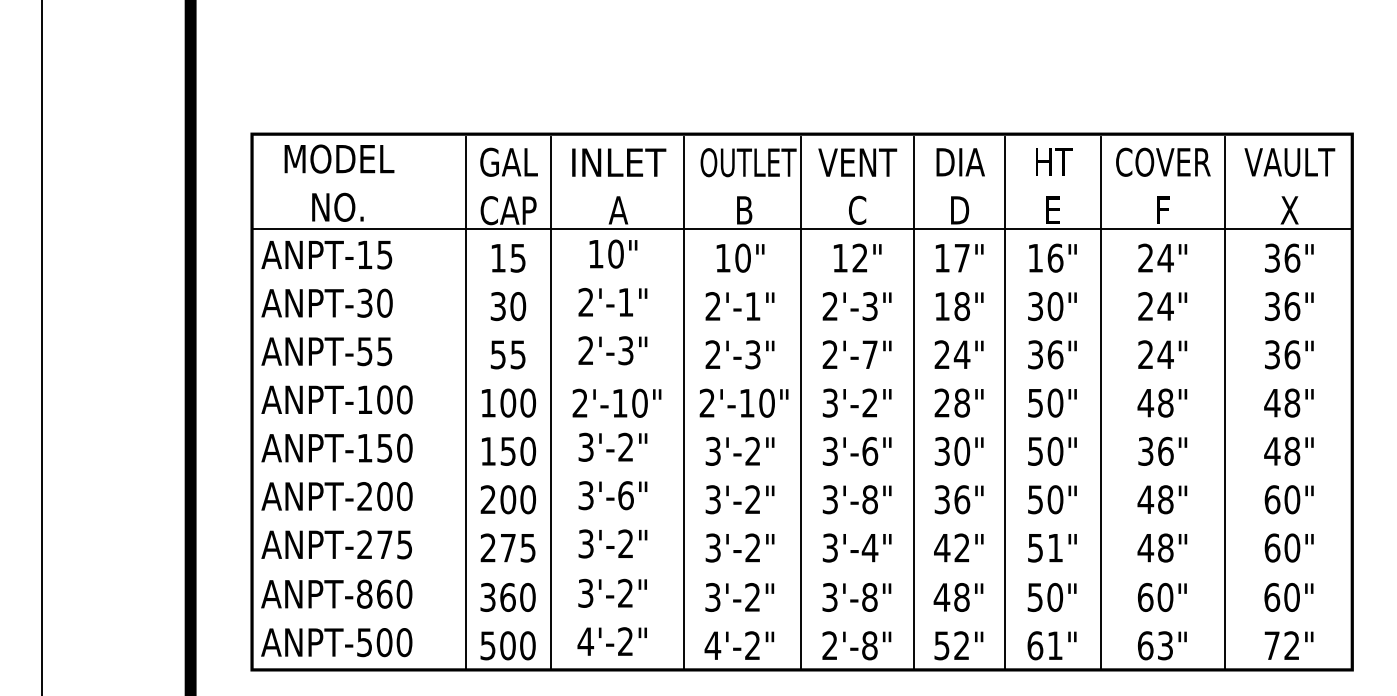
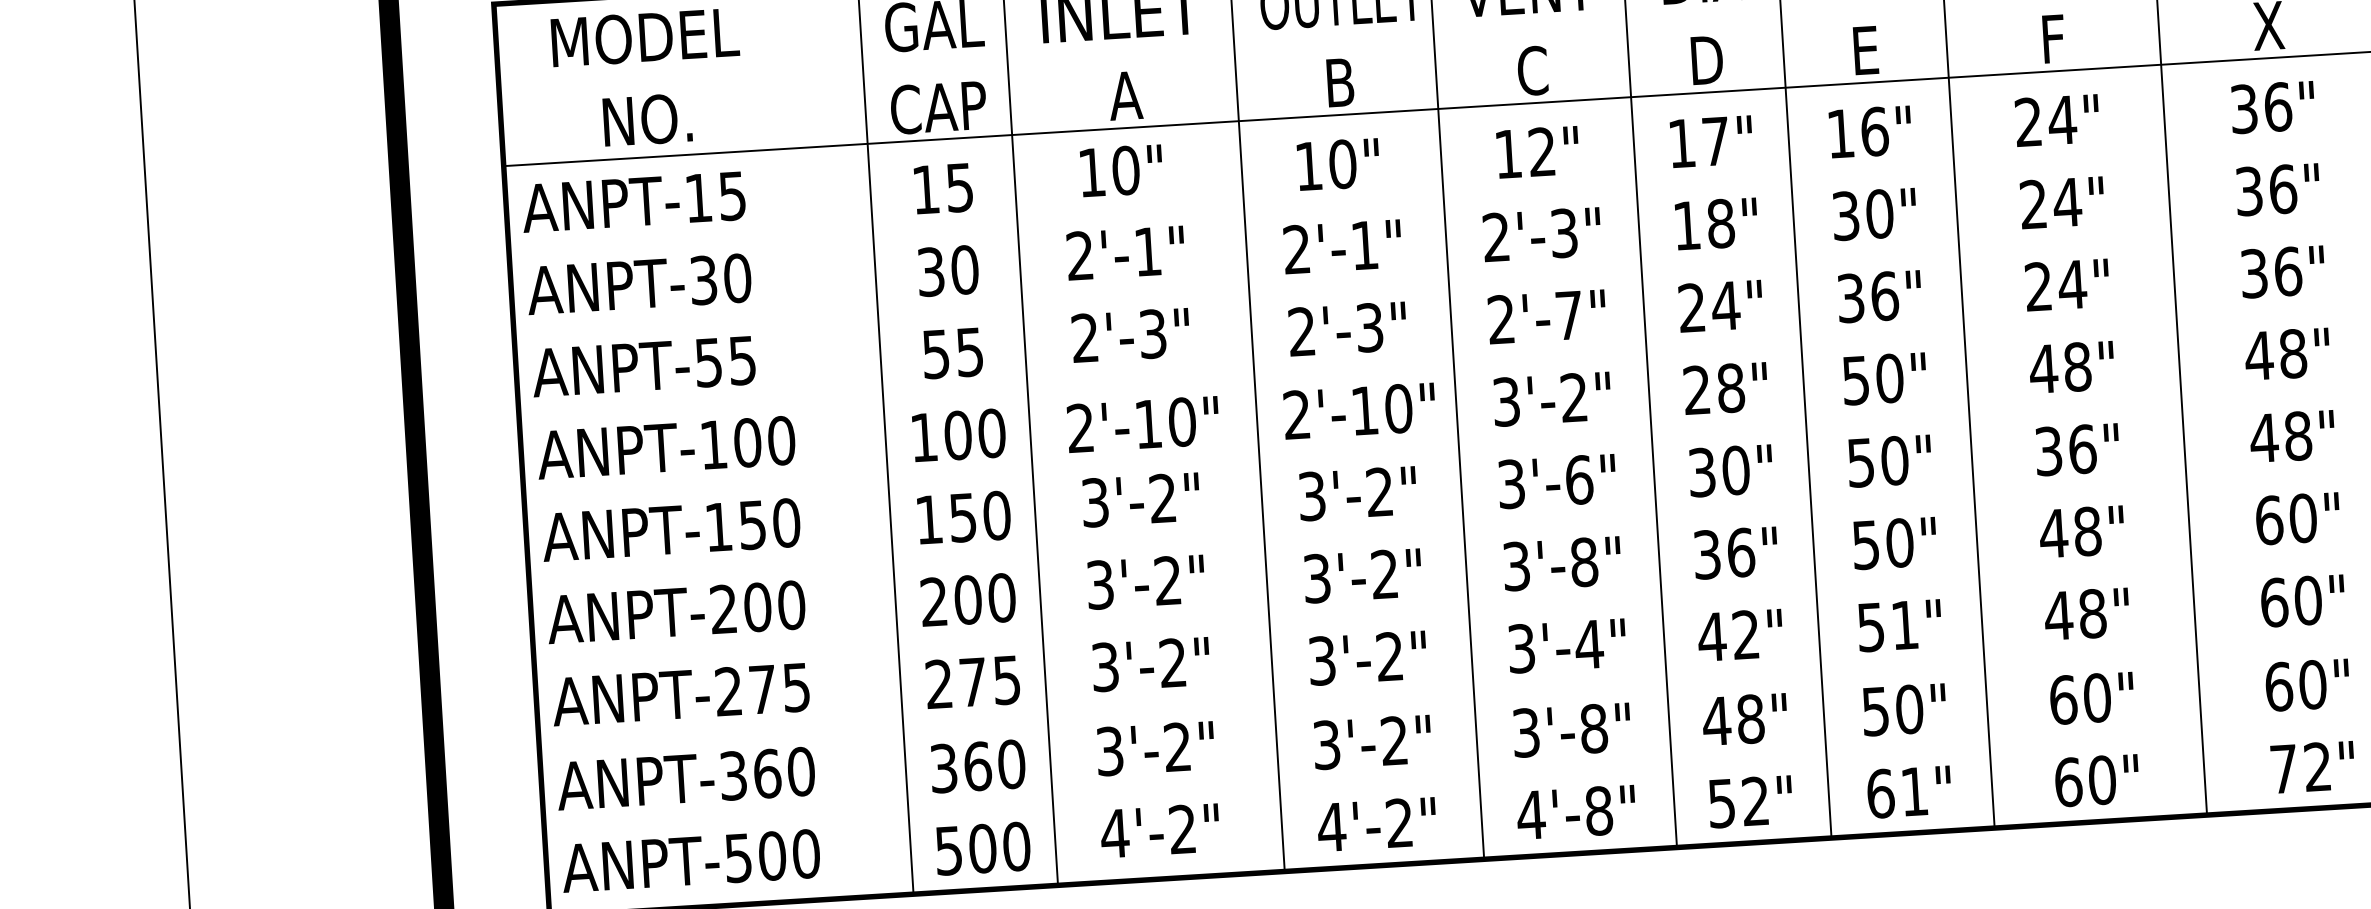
text: (625, 495) -> (1167, 580), 3'-6" -> 3'-2"
text: (364, 593) -> (733, 774), ANPT-860 -> ANPT-360
text: (829, 645) -> (1530, 814), 2'-8" -> 4'-8"
text: (1165, 645) -> (2102, 779), 63" -> 60"

